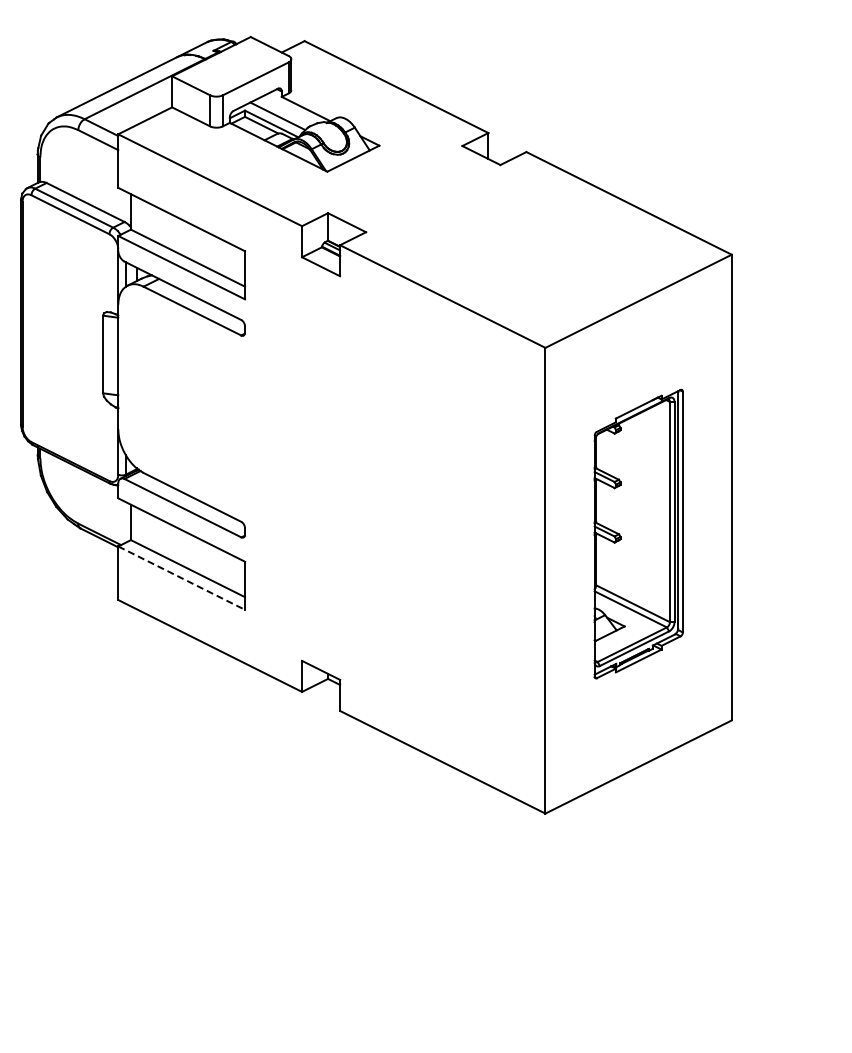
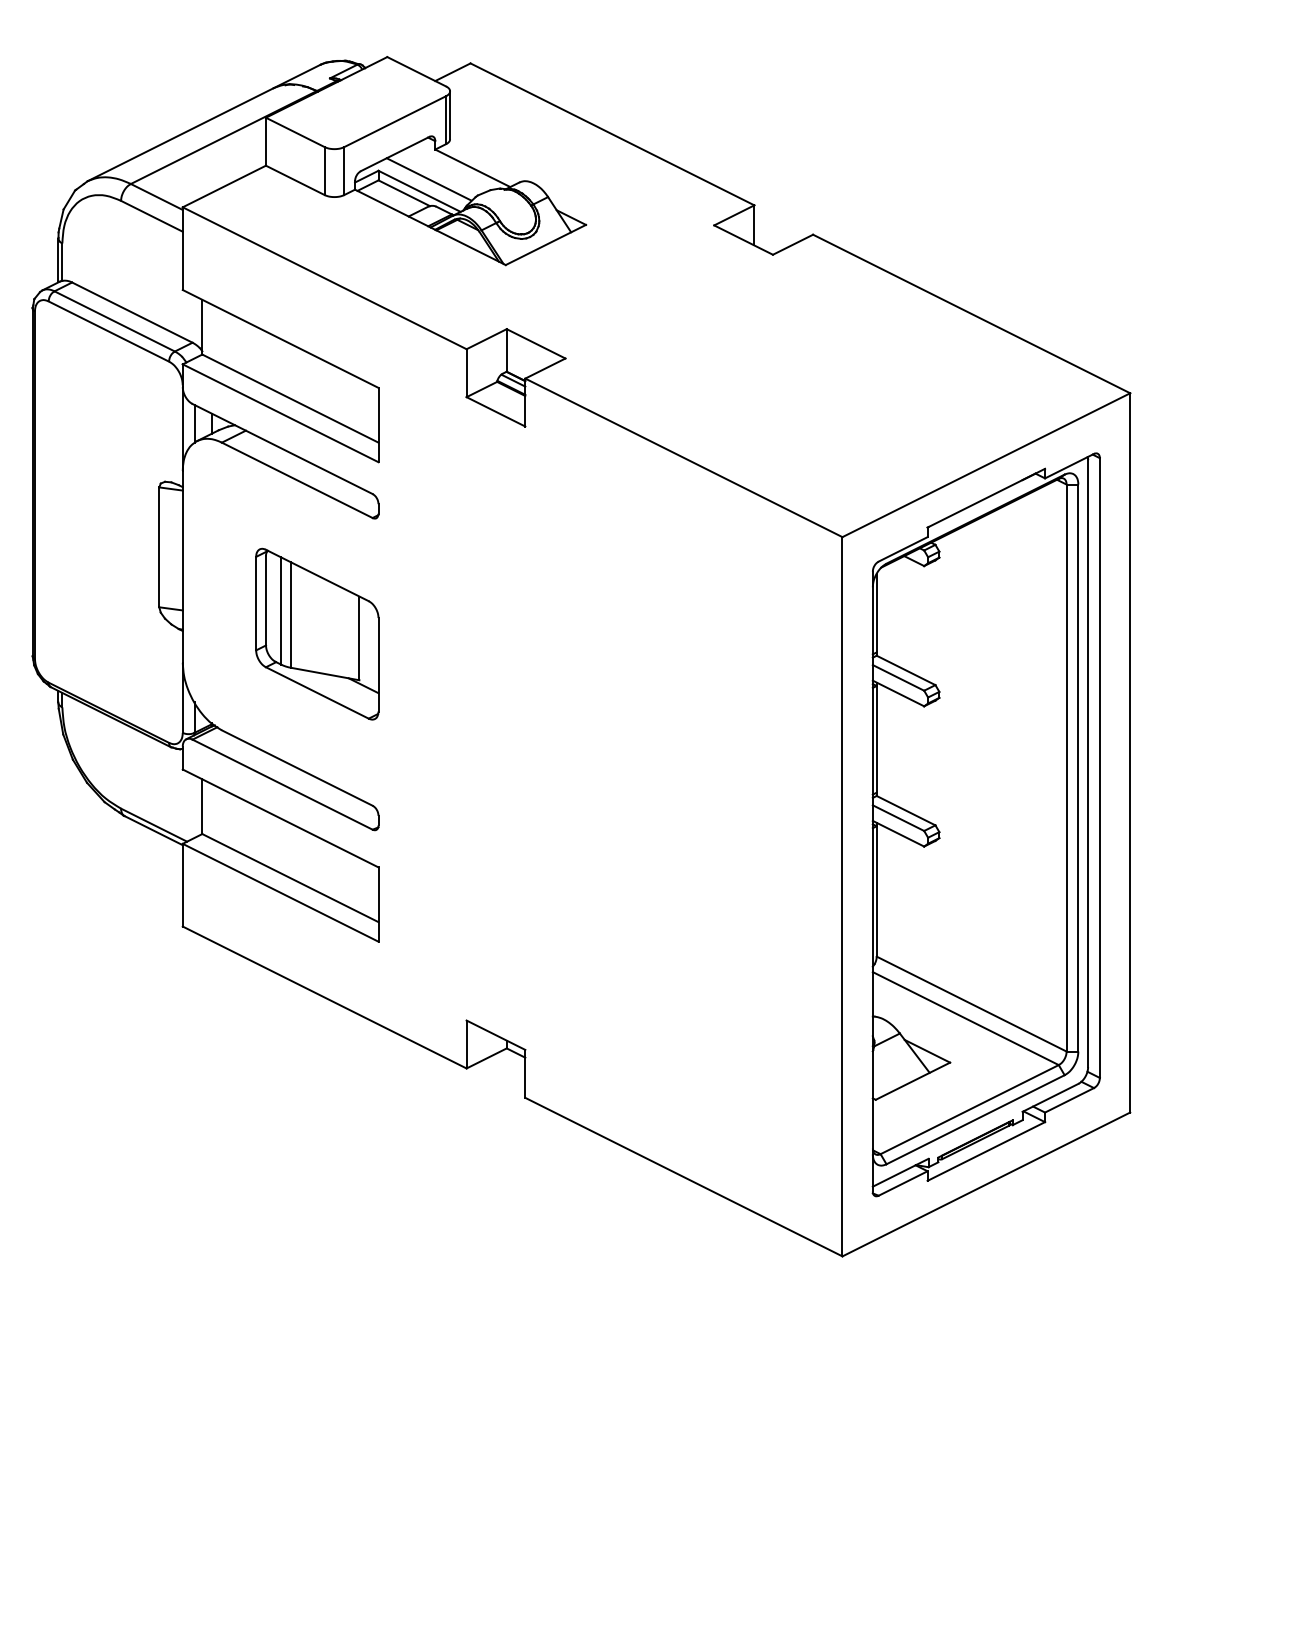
part: (205, 410) -> (317, 633), added
part: (638, 533) -> (986, 823), size x1.67
line: (181, 578) -> (280, 893), dashed -> solid

